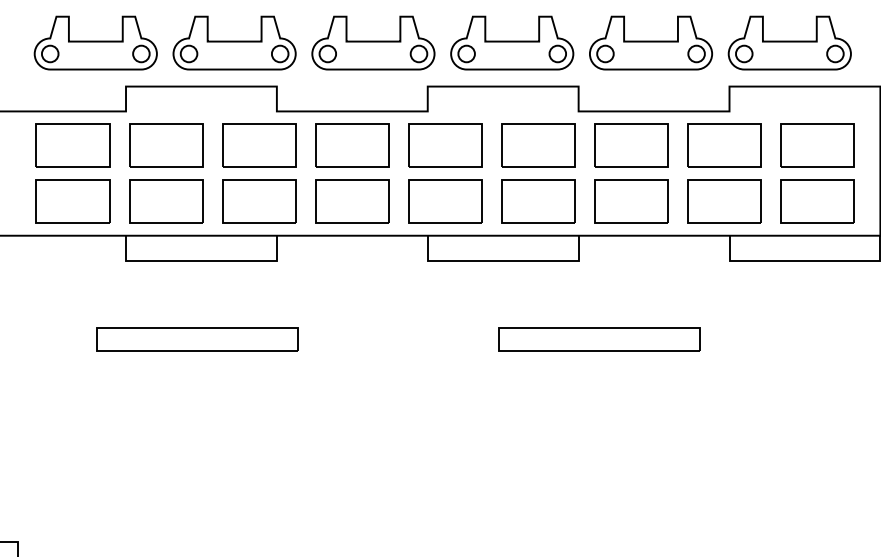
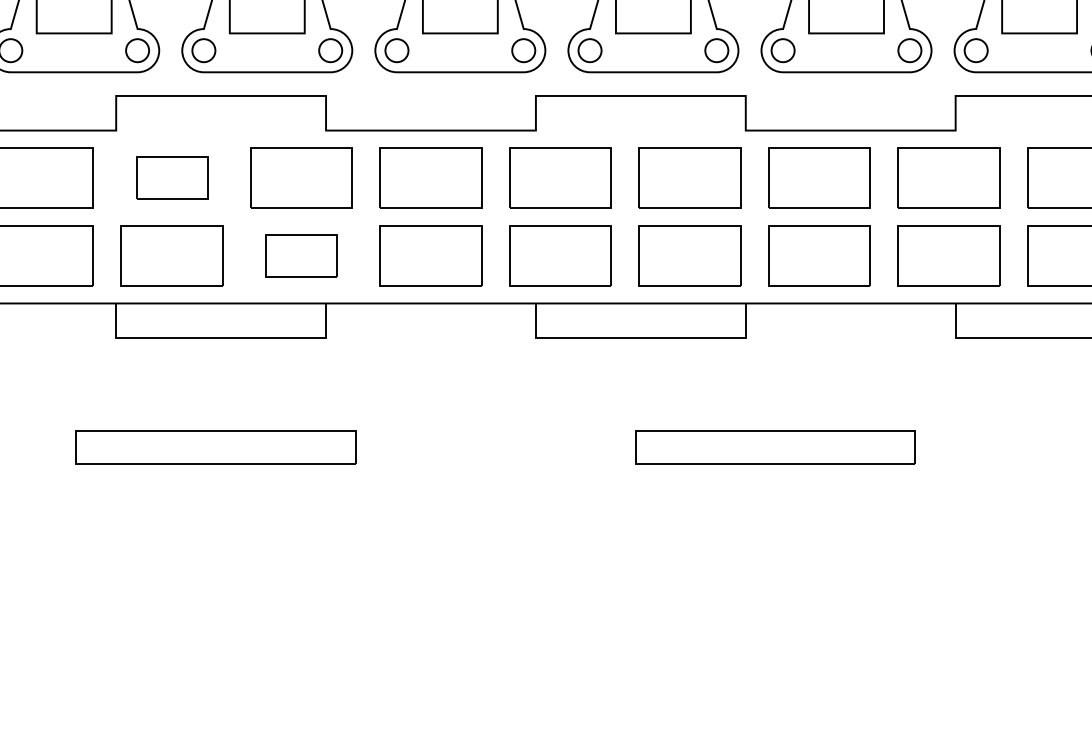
part: (166, 145) -> (172, 177), size x0.7
part: (259, 201) -> (301, 255), size x0.7

